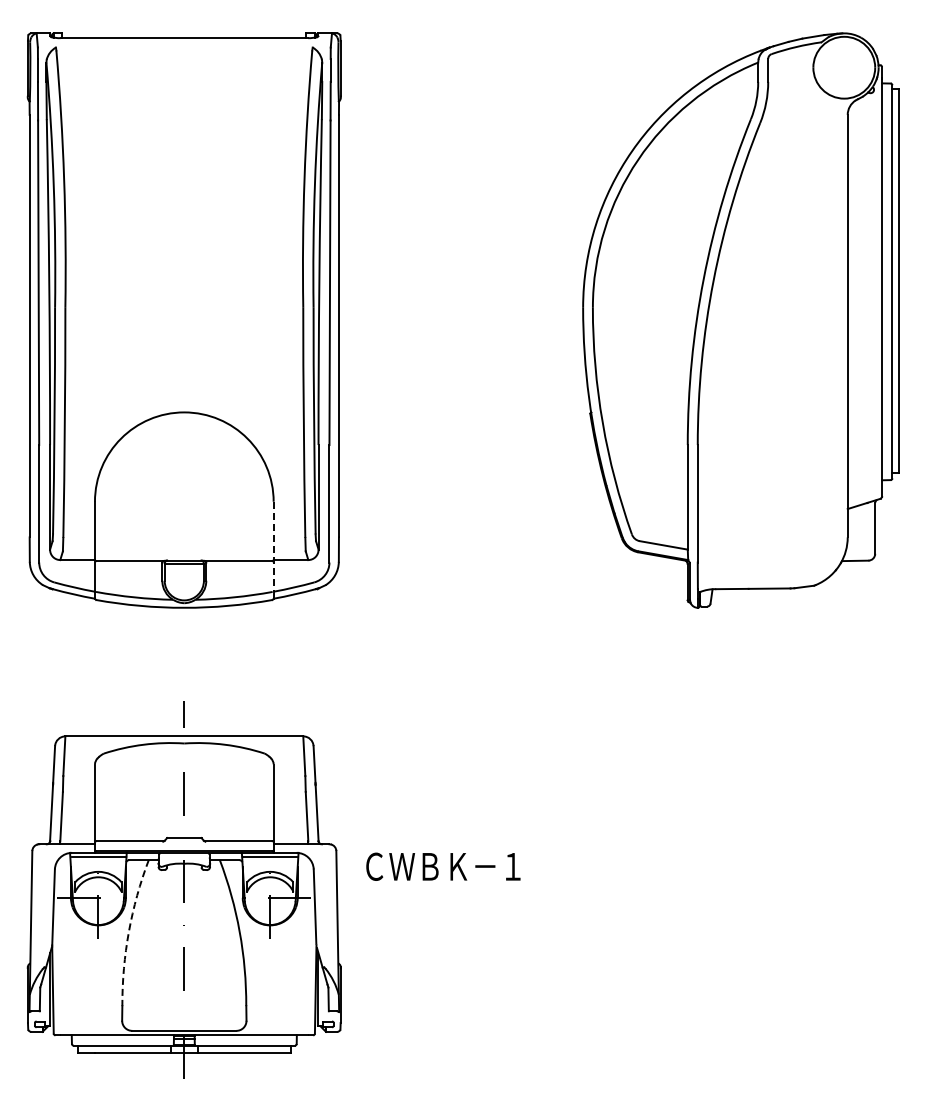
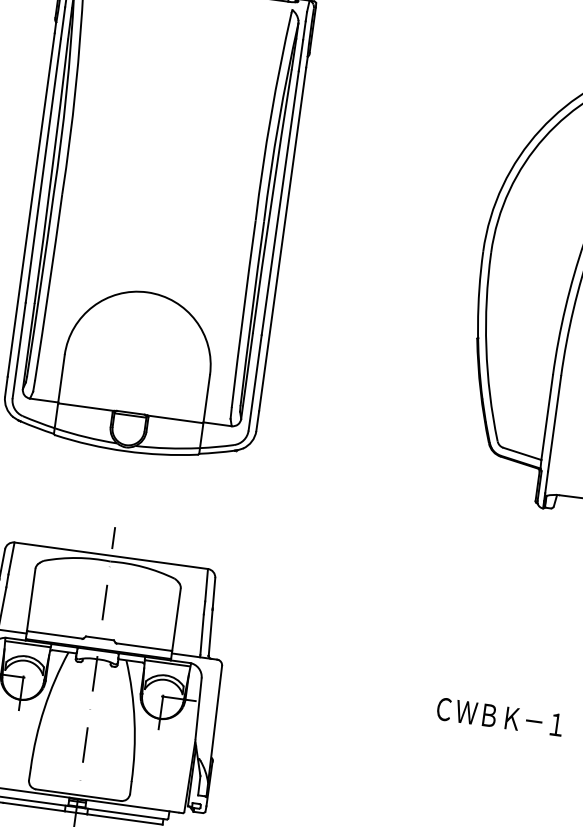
line: (273, 546) -> (204, 411), dashed -> solid
text: (443, 866) -> (500, 716), moved
arc: (128, 931) -> (44, 708), dashed -> solid

